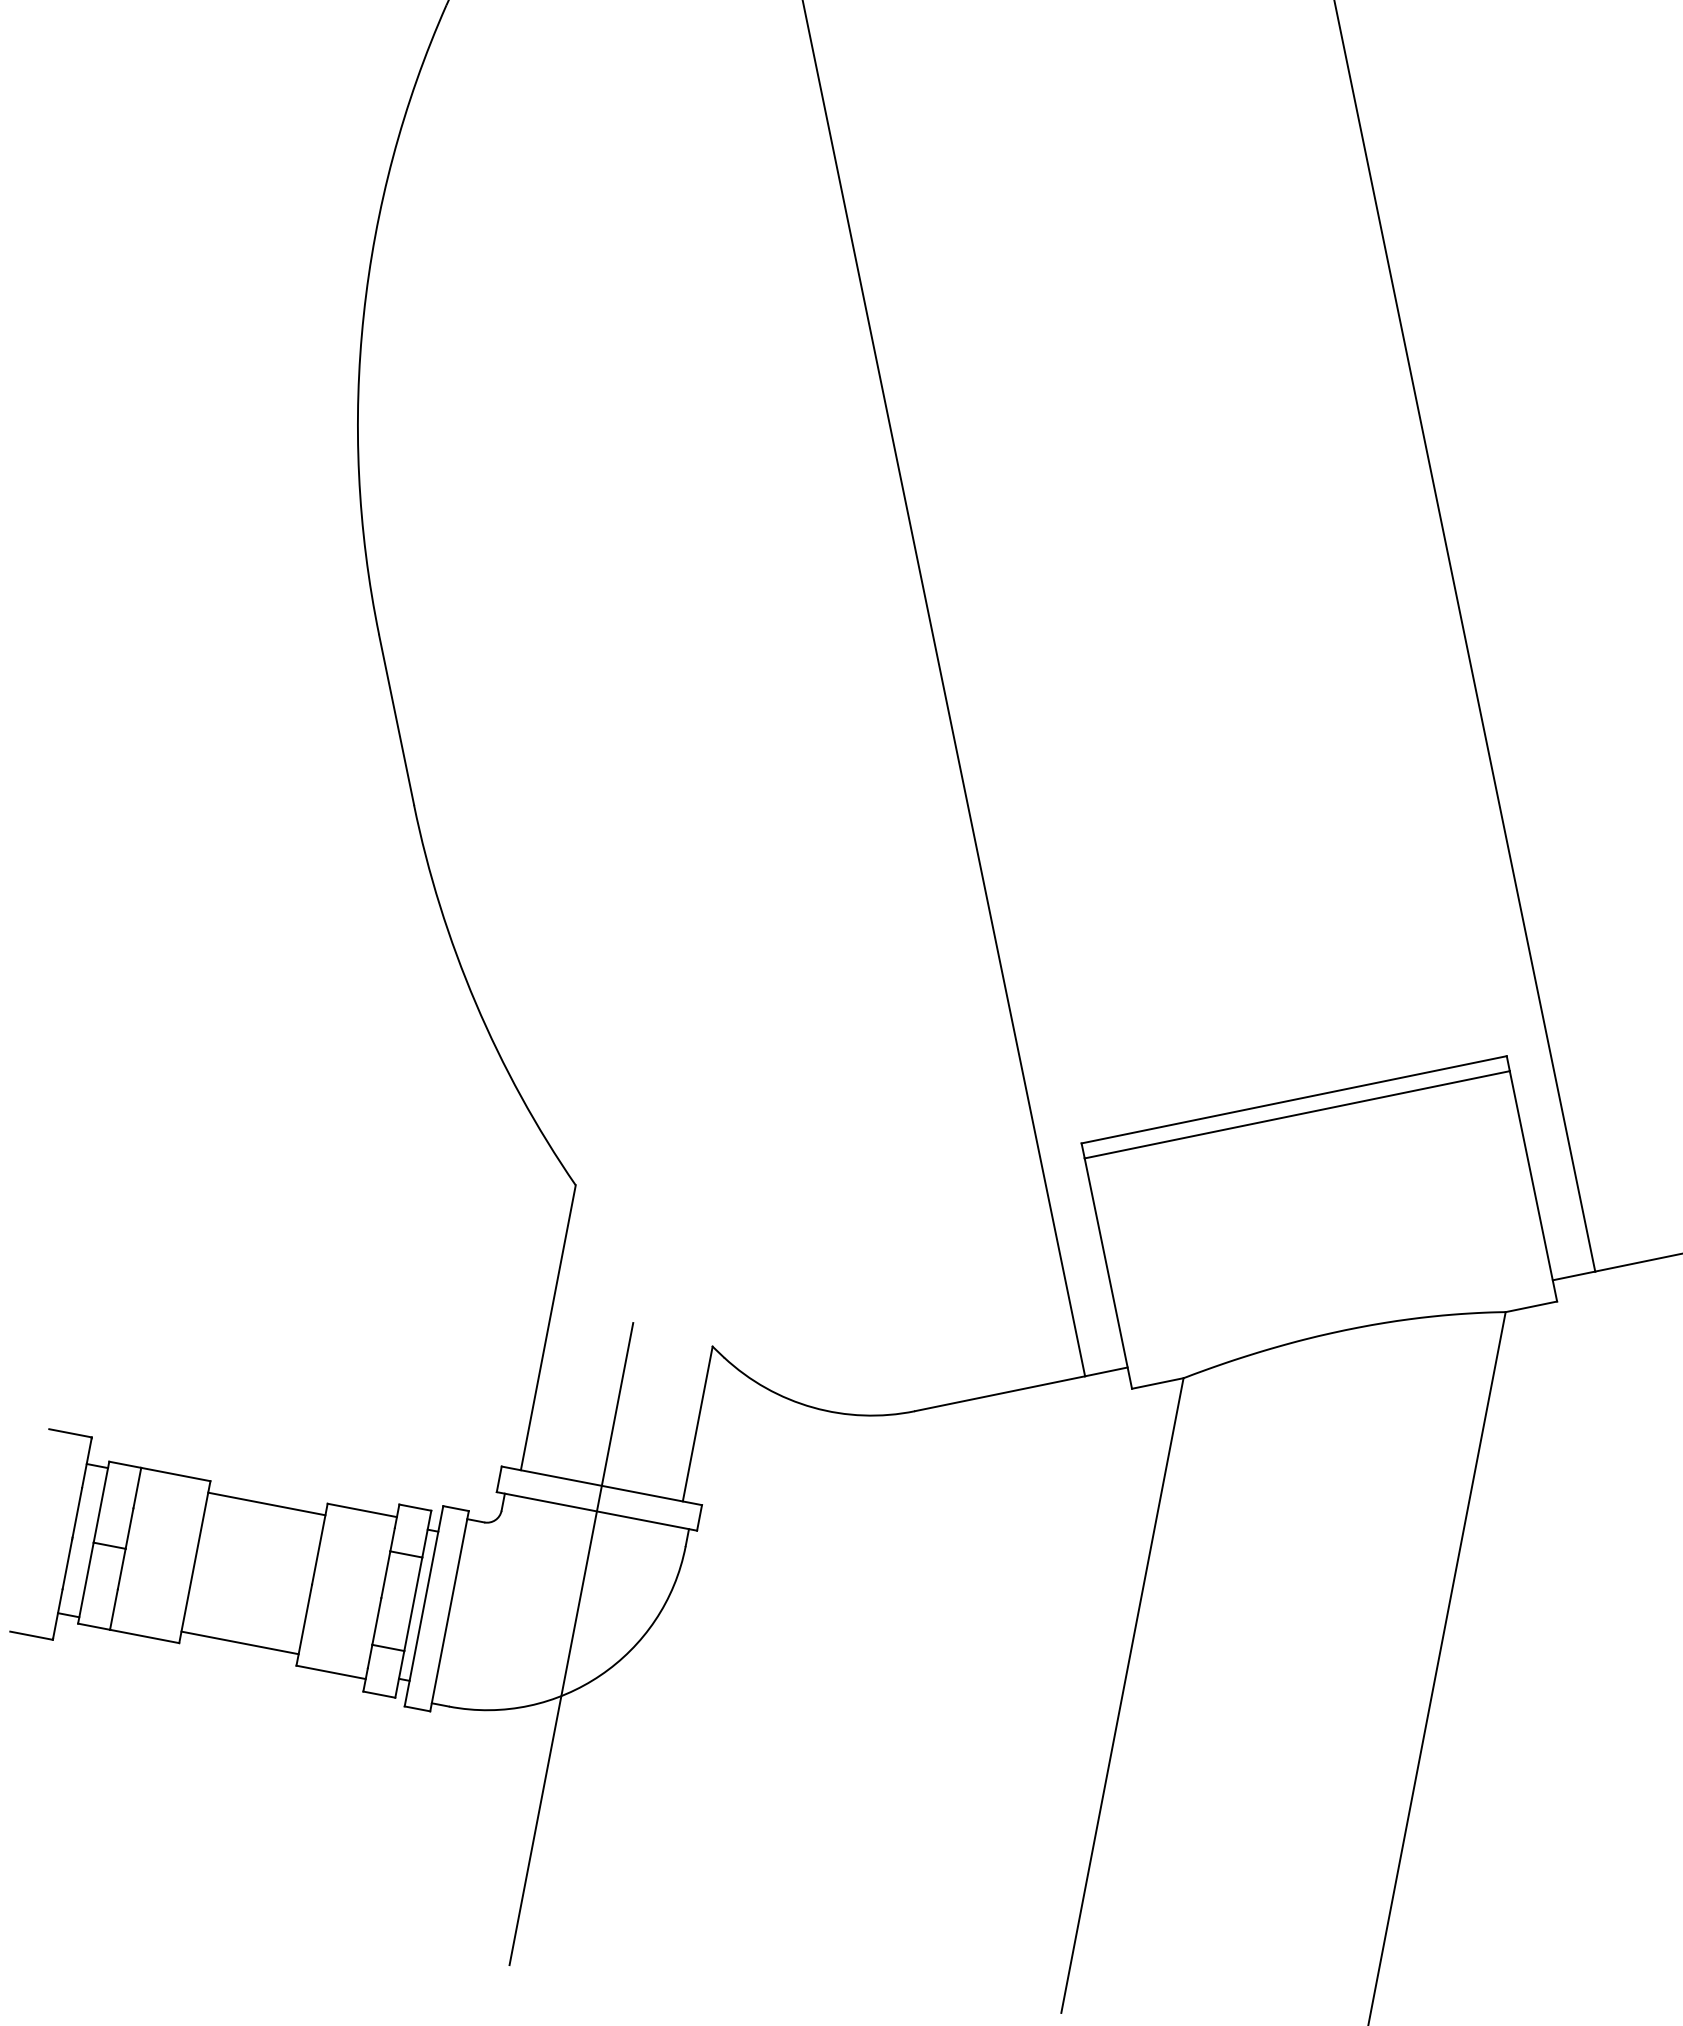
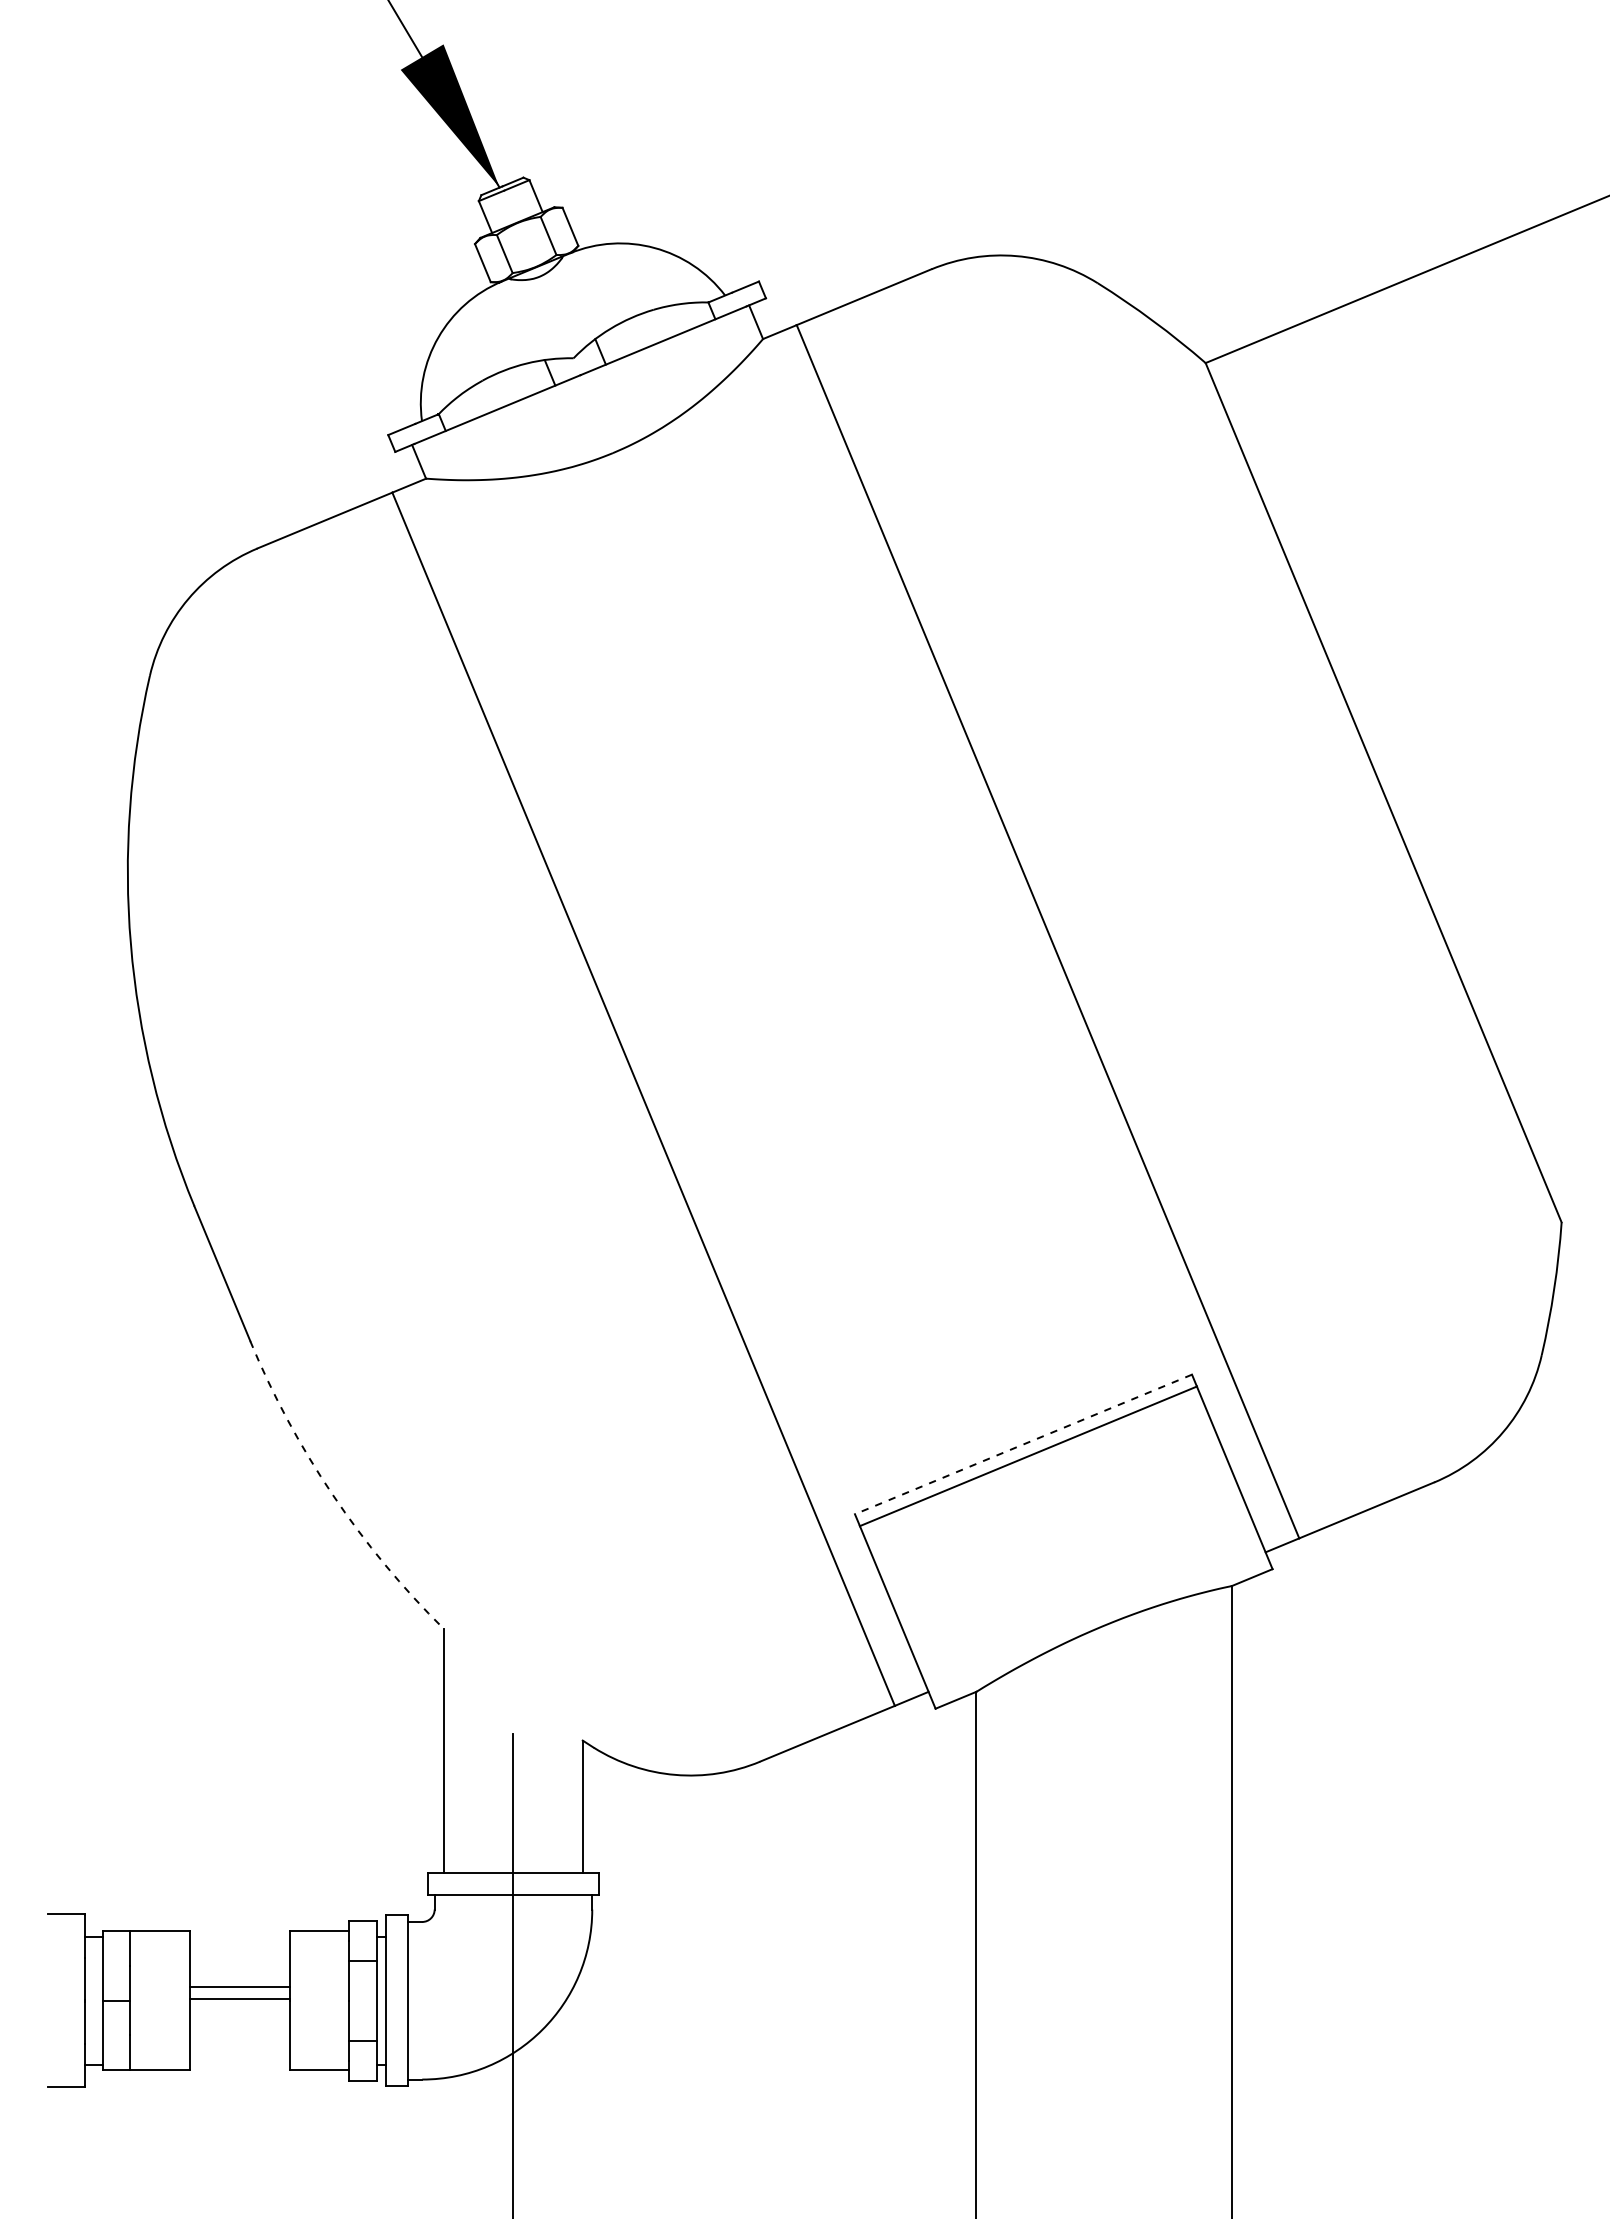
arc: (475, 1002) -> (332, 1494), solid -> dashed
line: (1294, 1099) -> (1023, 1444), solid -> dashed
line: (266, 1504) -> (239, 1999), moved
line: (239, 1643) -> (239, 1987), moved

